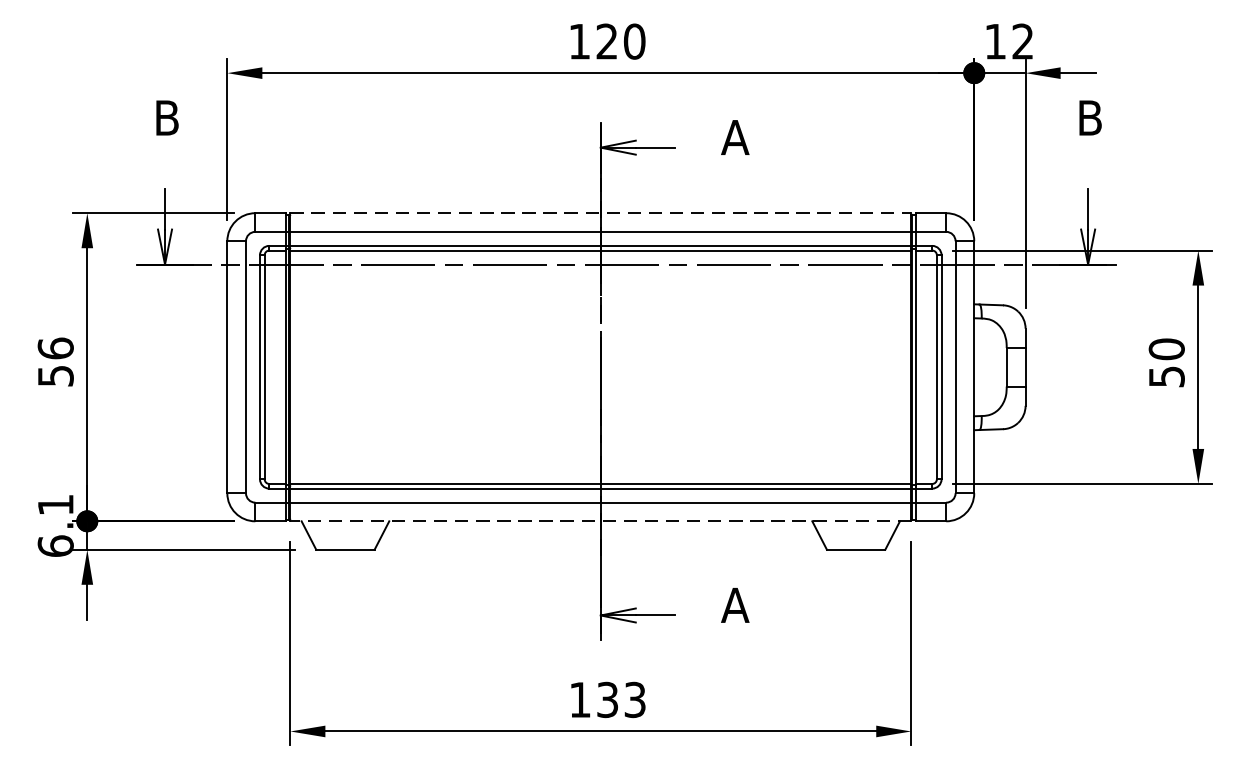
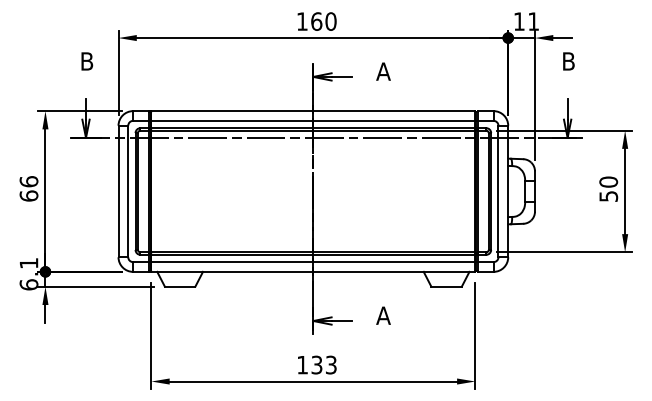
text: (606, 41) -> (316, 21), 120 -> 160
text: (1022, 41) -> (533, 21), 12 -> 11
line: (601, 213) -> (313, 111), dashed -> solid
text: (54, 374) -> (28, 195), 56 -> 66
line: (601, 520) -> (313, 271), dashed -> solid

